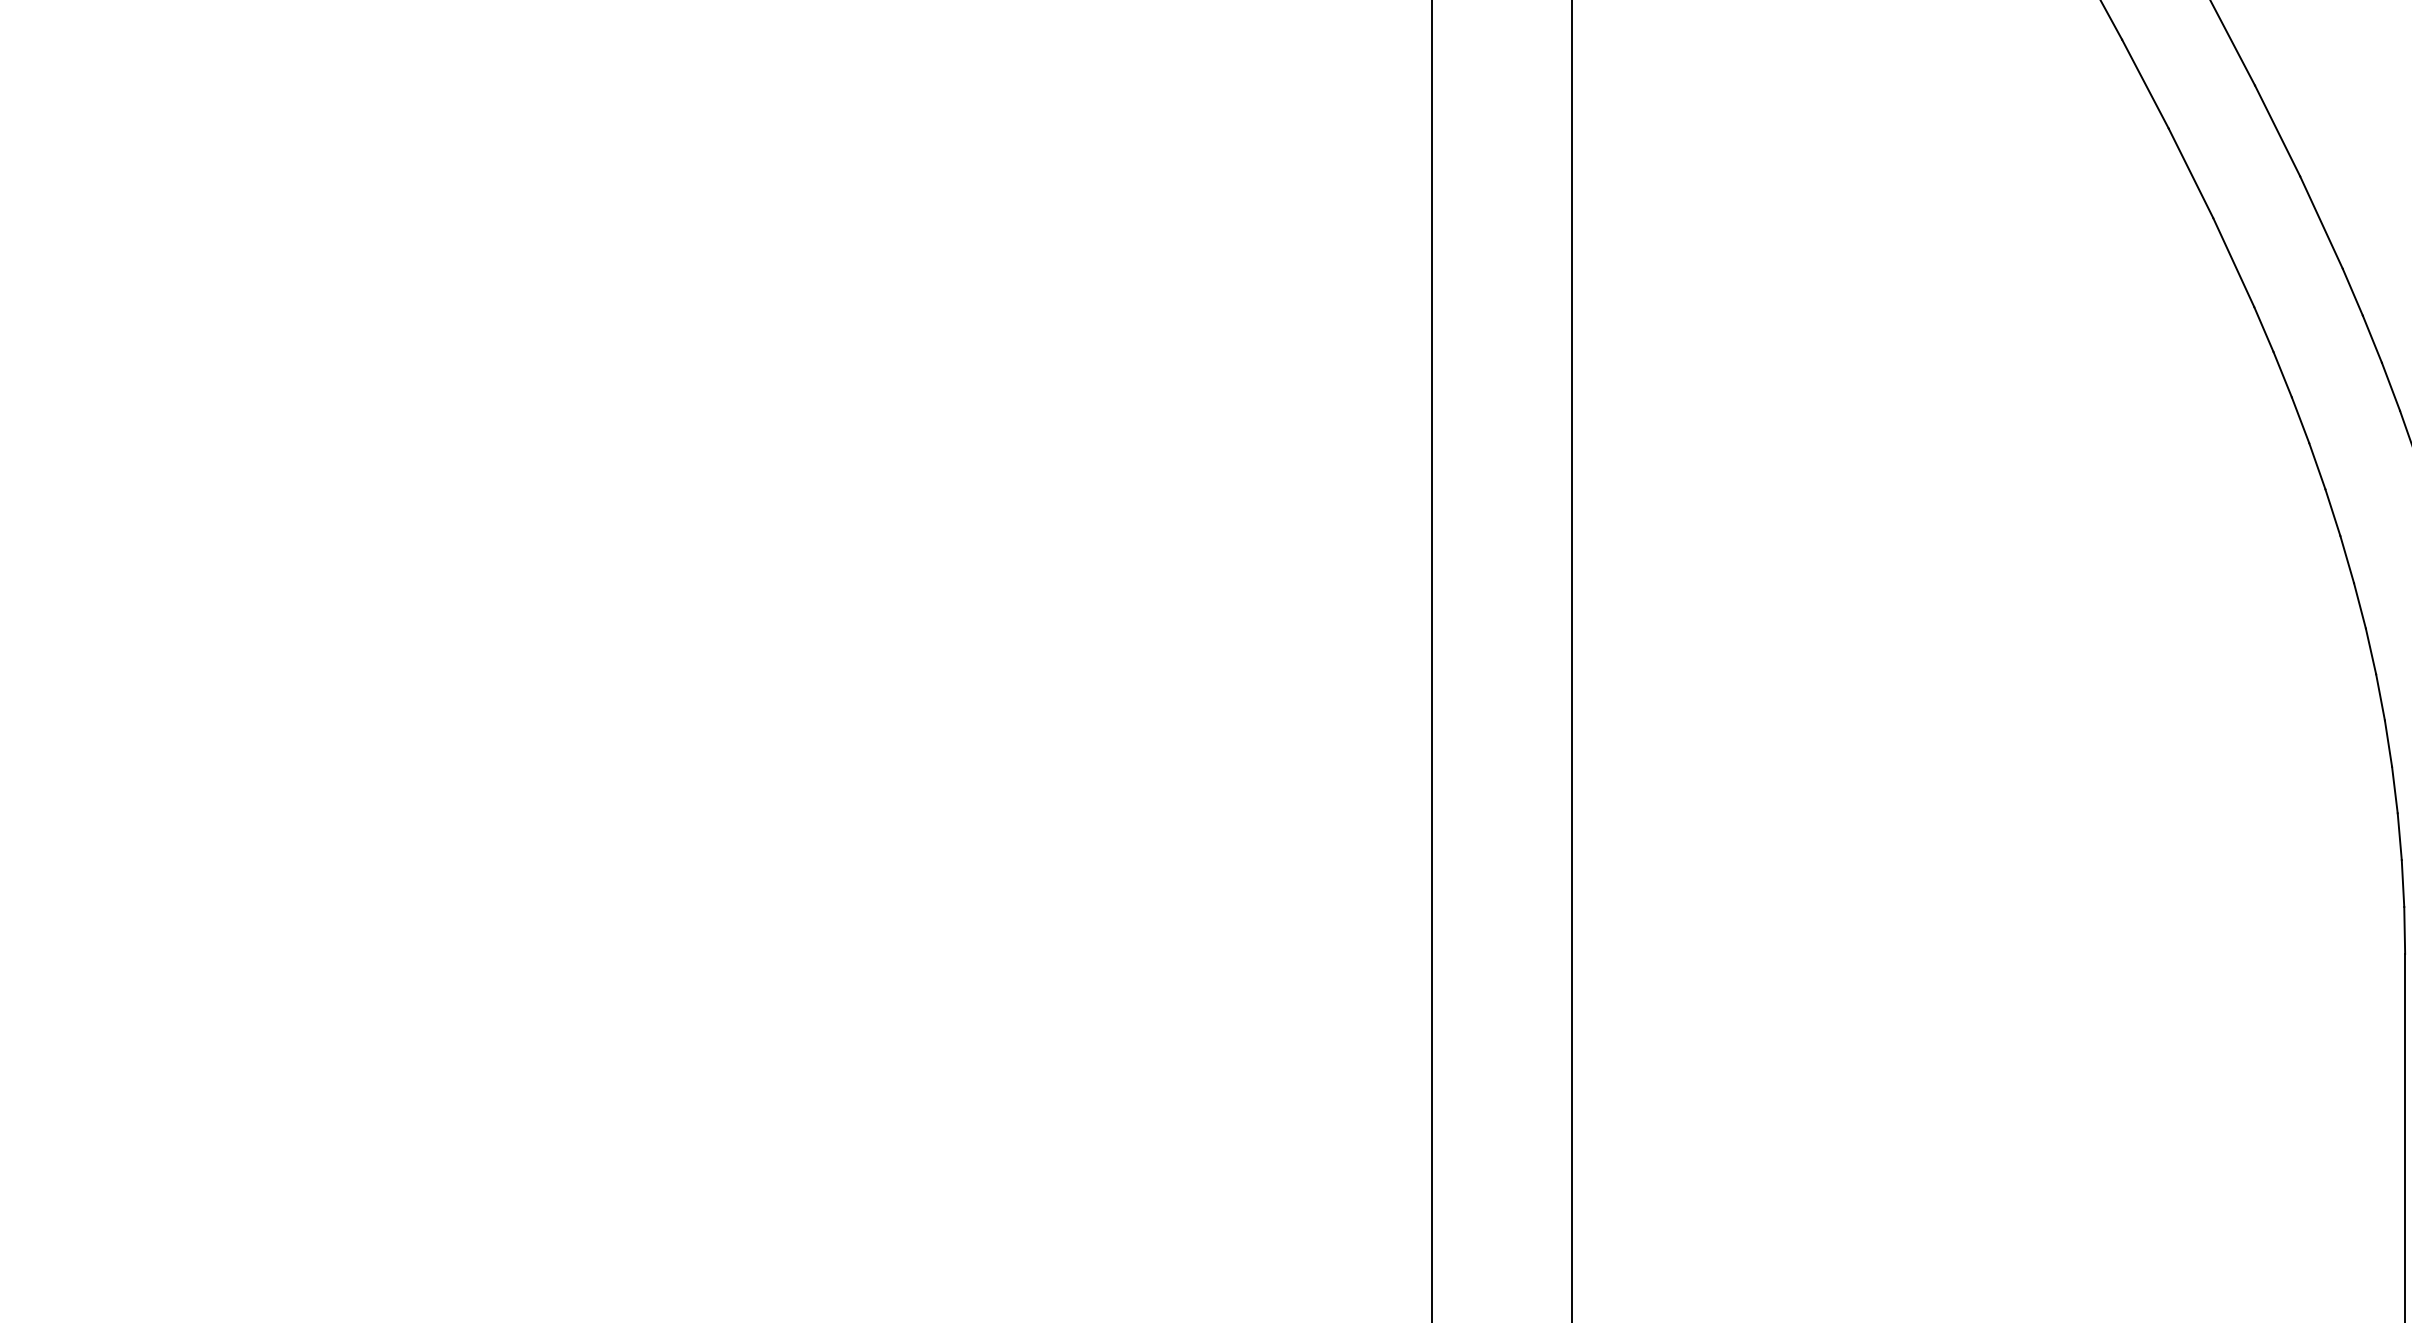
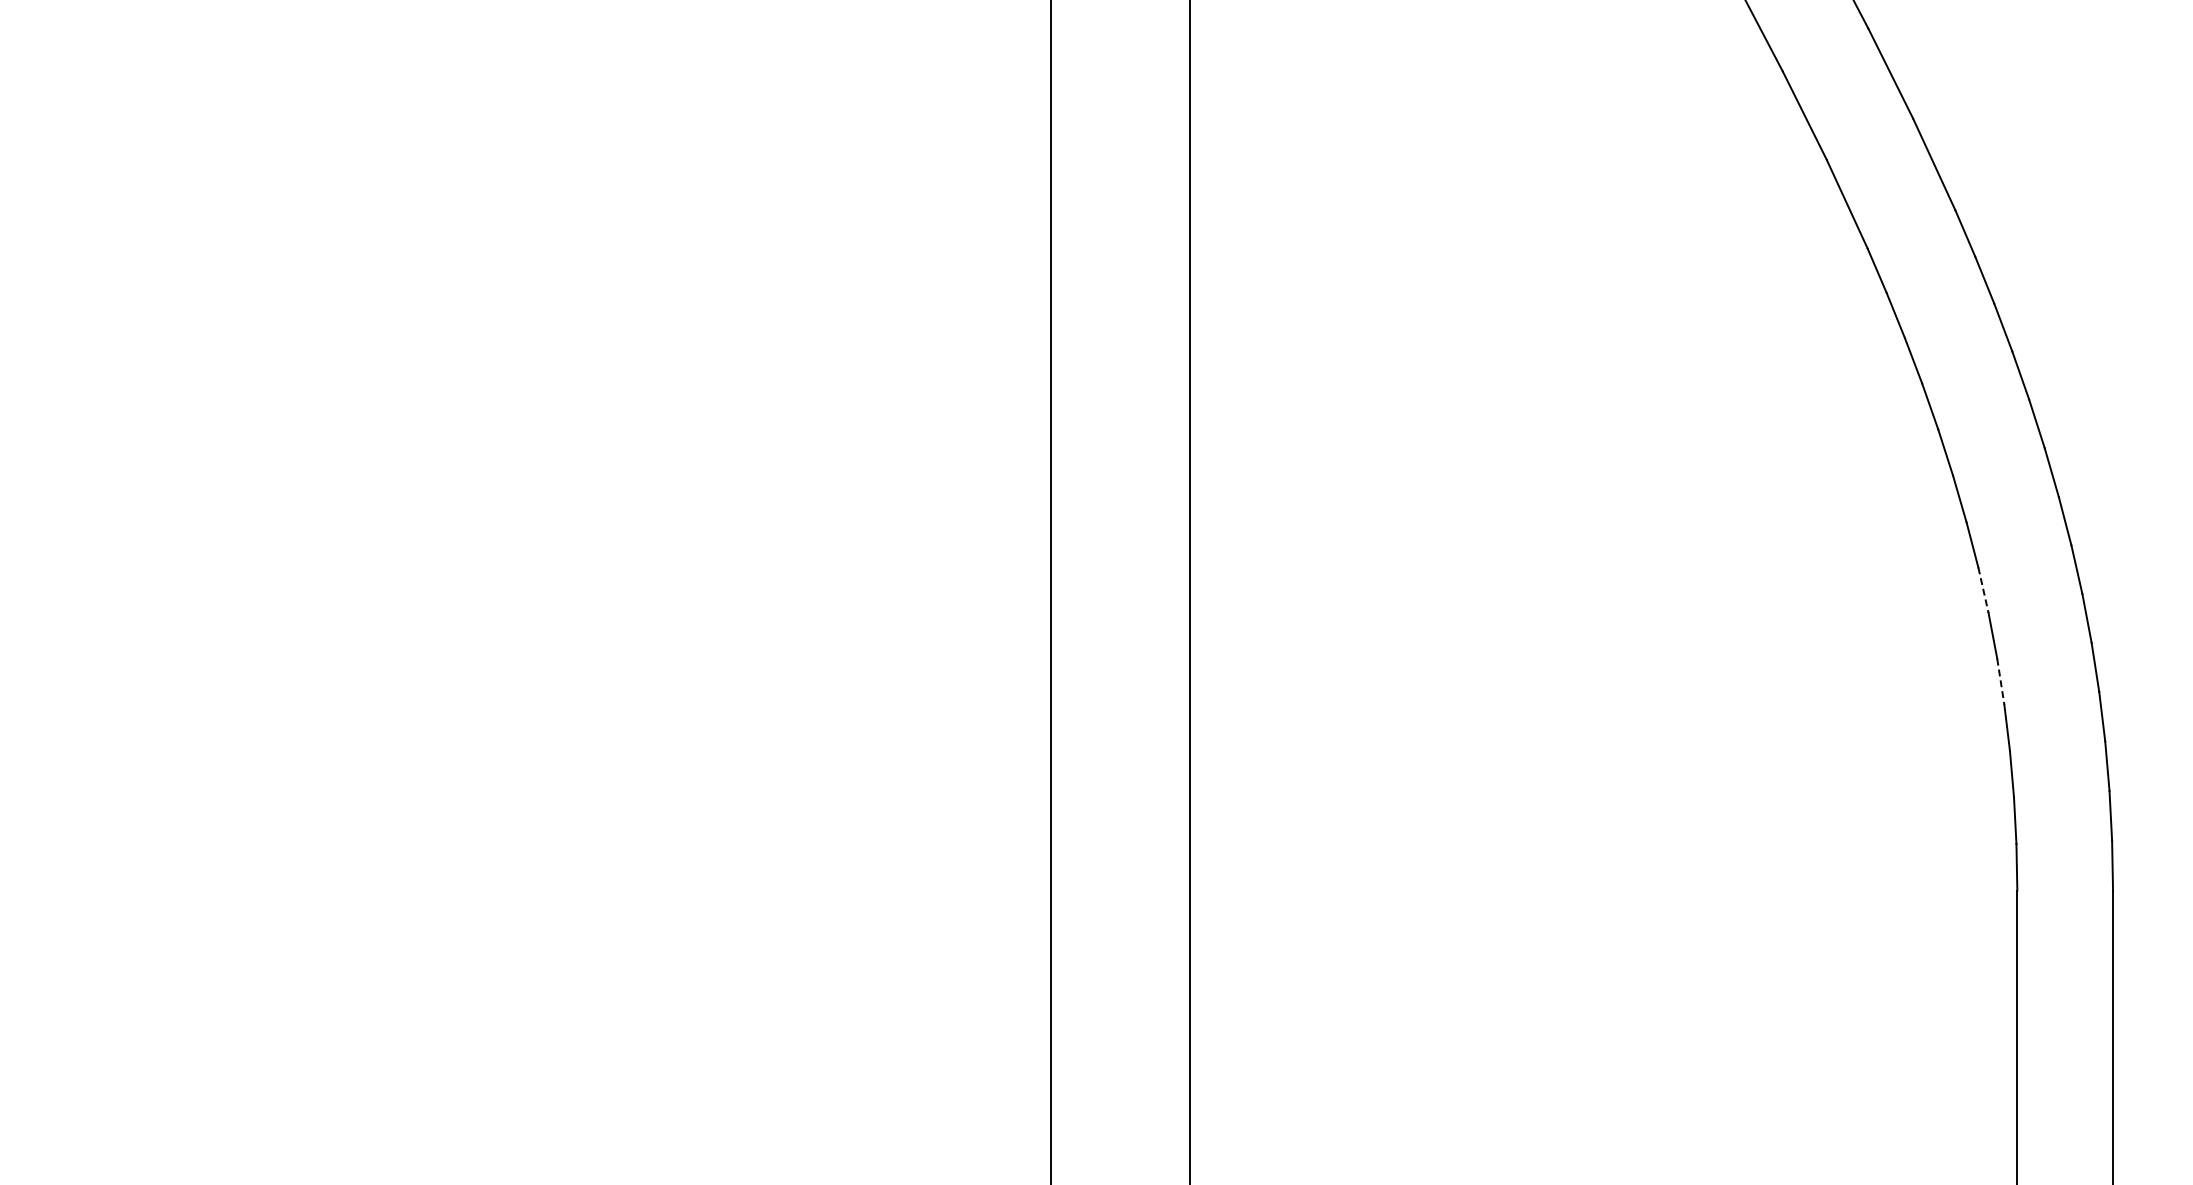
line: (2371, 651) -> (1983, 590), solid -> dashed
line: (2388, 744) -> (2000, 682), solid -> dashed

